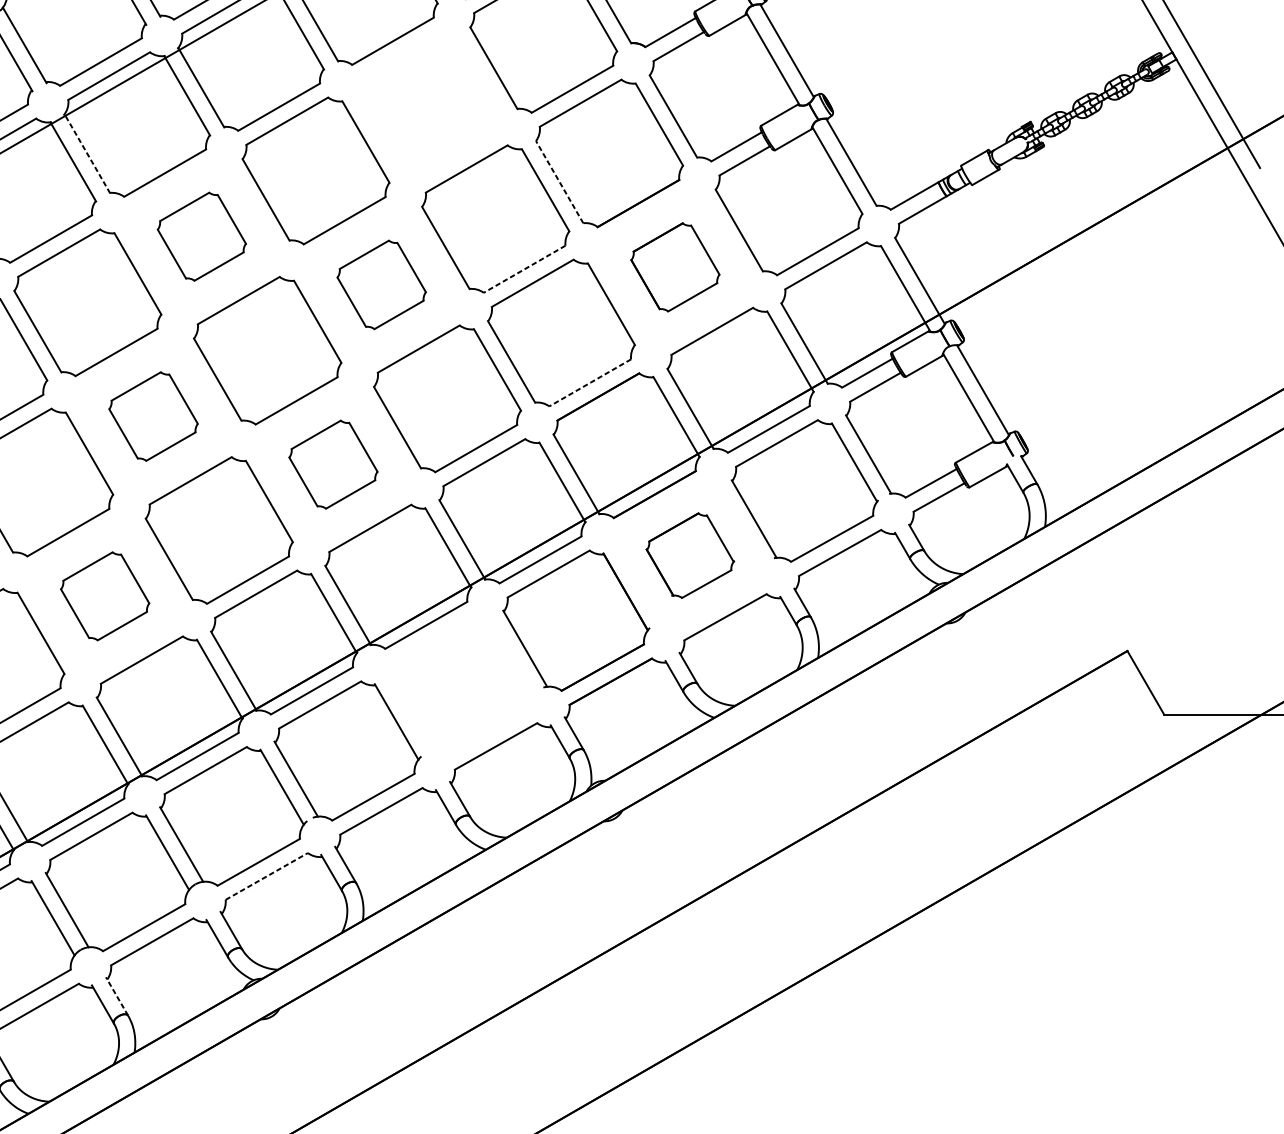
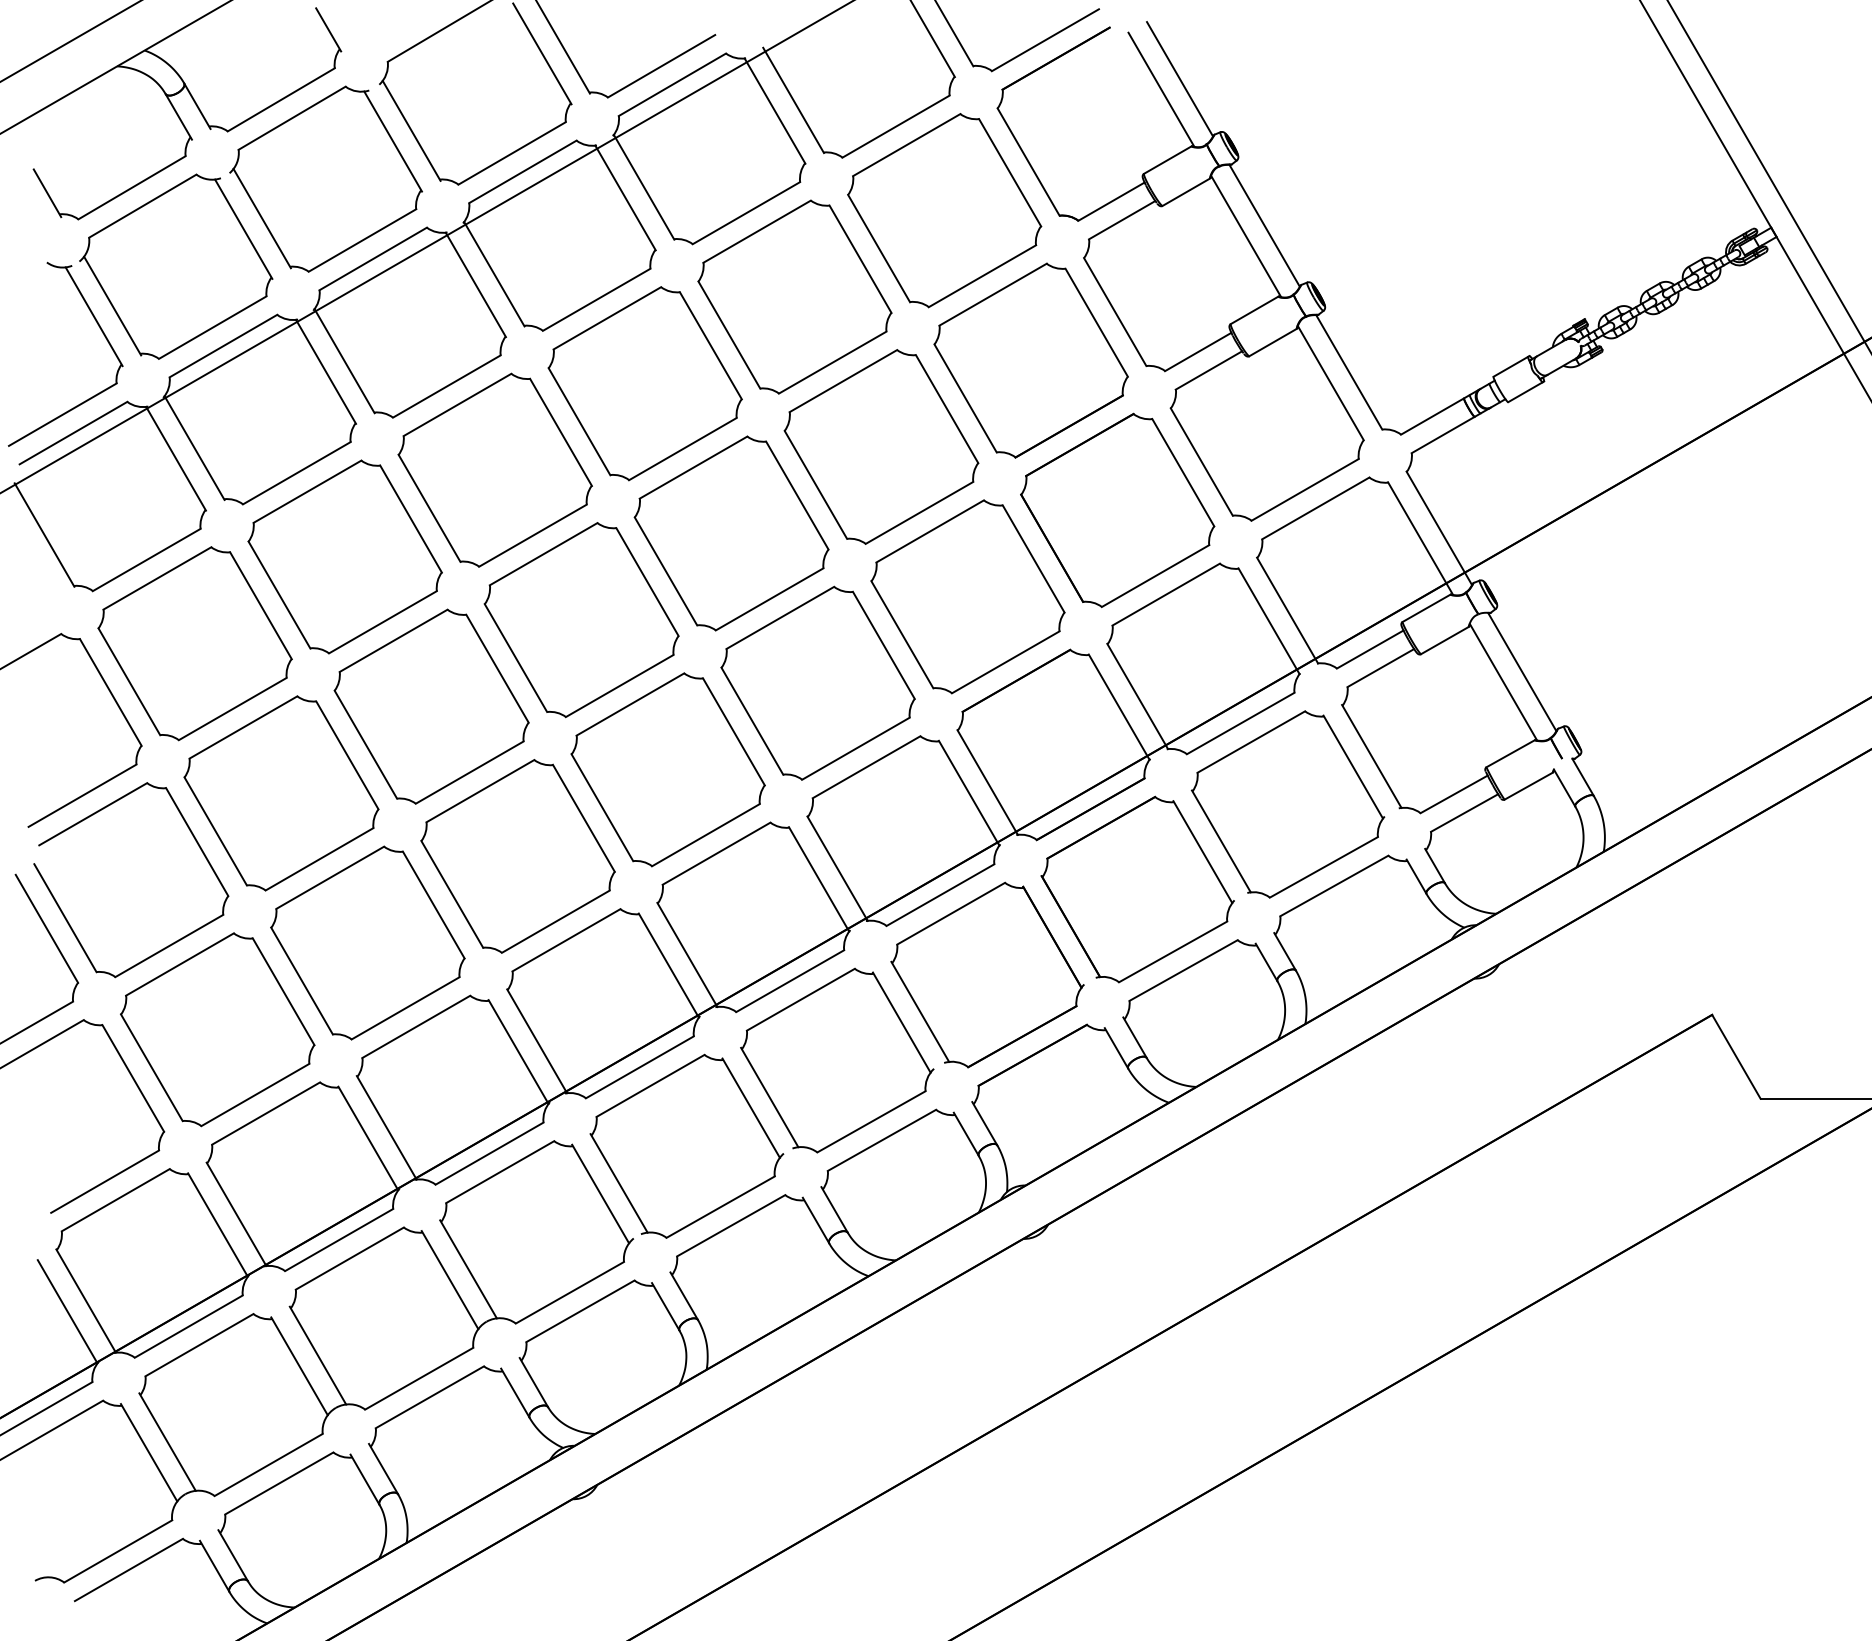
part: (429, 104) -> (794, 296), added
line: (87, 153) -> (344, 360), dashed -> solid
line: (559, 182) -> (965, 398), dashed -> solid
part: (201, 236) -> (494, 469), size x1.67
part: (675, 267) -> (1117, 510), size x1.67
line: (524, 269) -> (919, 513), dashed -> solid
part: (381, 284) -> (731, 533), size x1.67
line: (590, 383) -> (1005, 662), dashed -> solid
part: (153, 416) -> (431, 706), size x1.67
part: (332, 464) -> (667, 769), size x1.67
part: (690, 555) -> (1137, 889), size x1.67
part: (104, 595) -> (367, 942), size x1.67
part: (462, 685) -> (837, 1060), added
line: (266, 876) -> (580, 1311), dashed -> solid
line: (116, 995) -> (383, 1468), dashed -> solid

